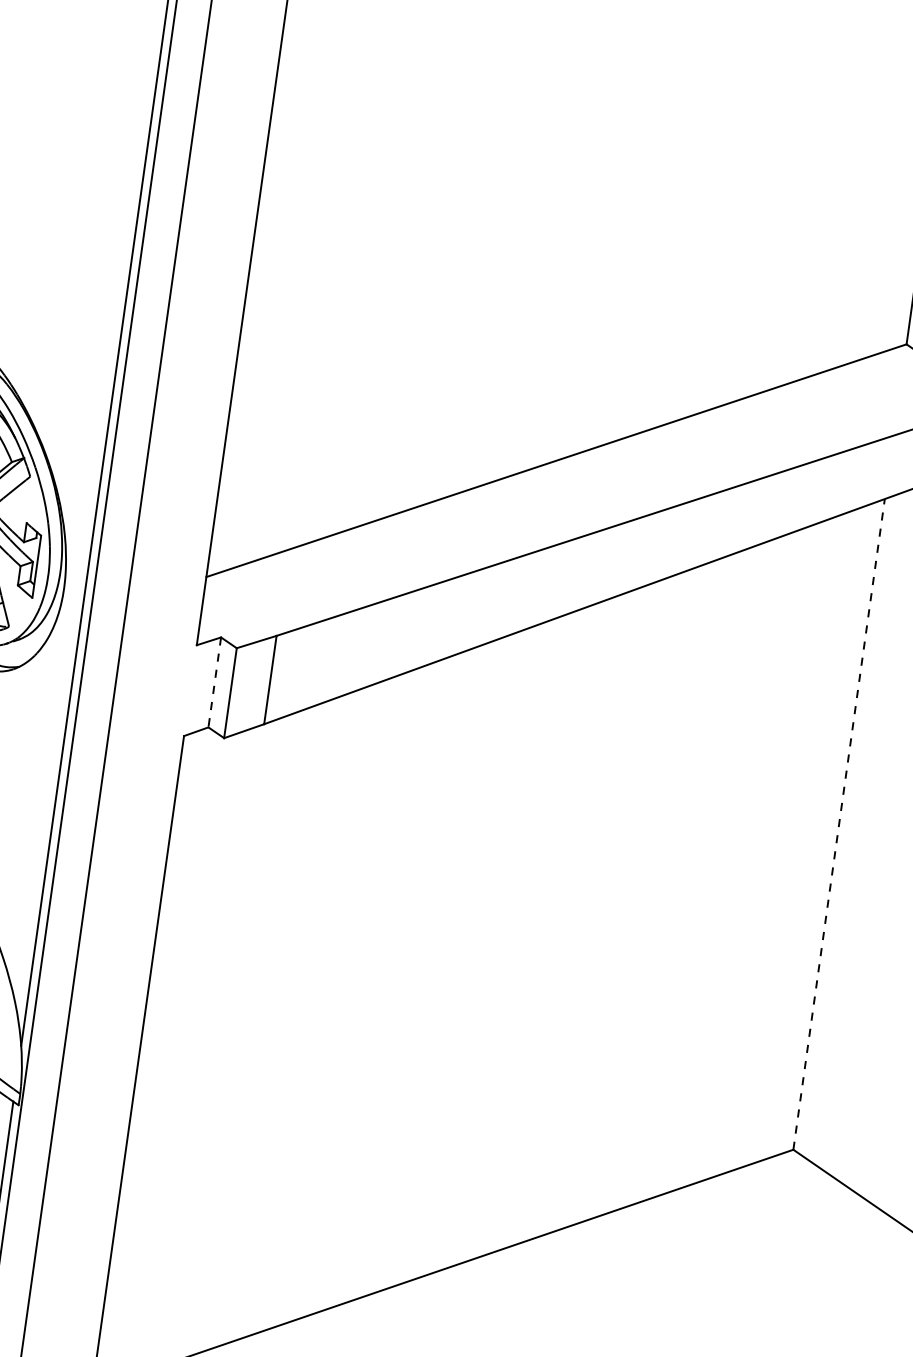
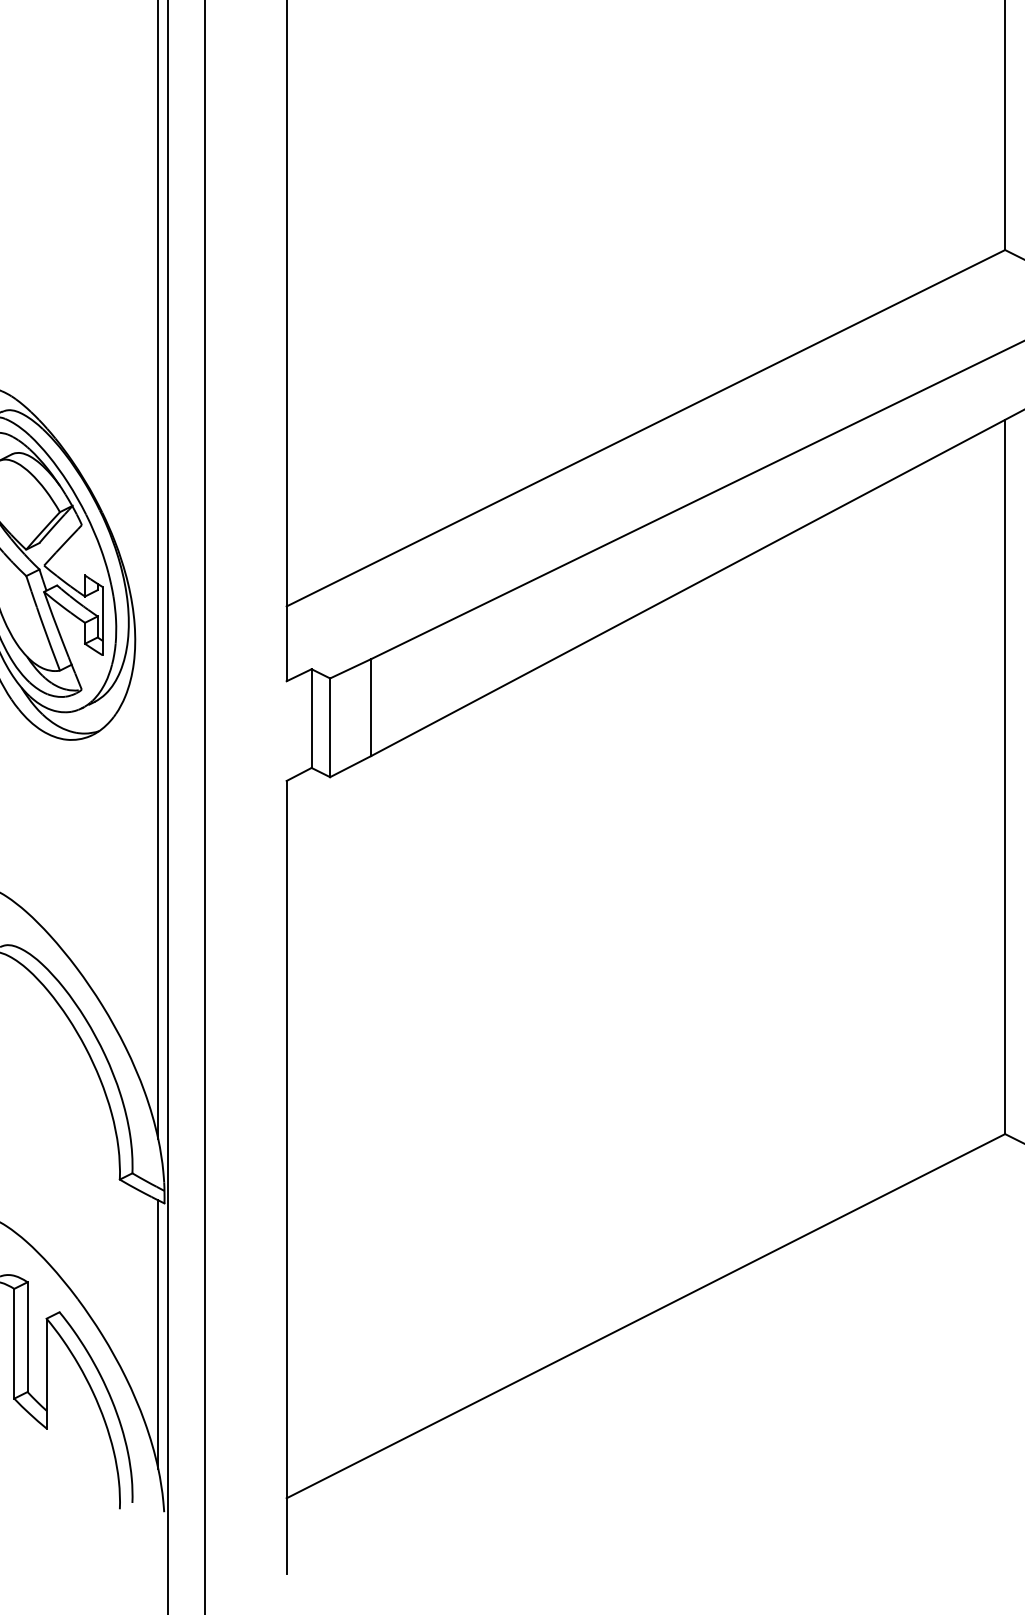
line: (214, 683) -> (311, 719), dashed -> solid
line: (839, 824) -> (1005, 776), dashed -> solid

